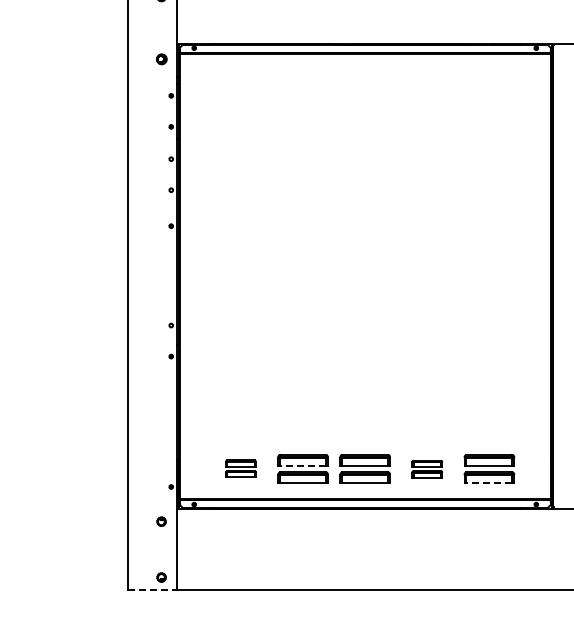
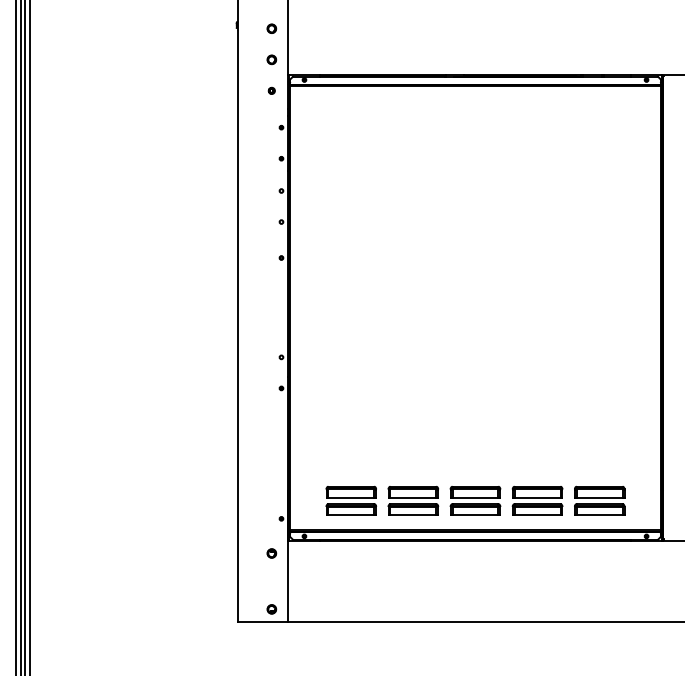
part: (161, 27) -> (271, 59), added
part: (161, 58) -> (271, 90), size x0.62
line: (303, 465) -> (413, 497), dashed -> solid
part: (240, 468) -> (350, 500), size x1.67
part: (427, 468) -> (537, 500), size x1.67
line: (489, 483) -> (599, 515), dashed -> solid
line: (152, 589) -> (262, 621), dashed -> solid

